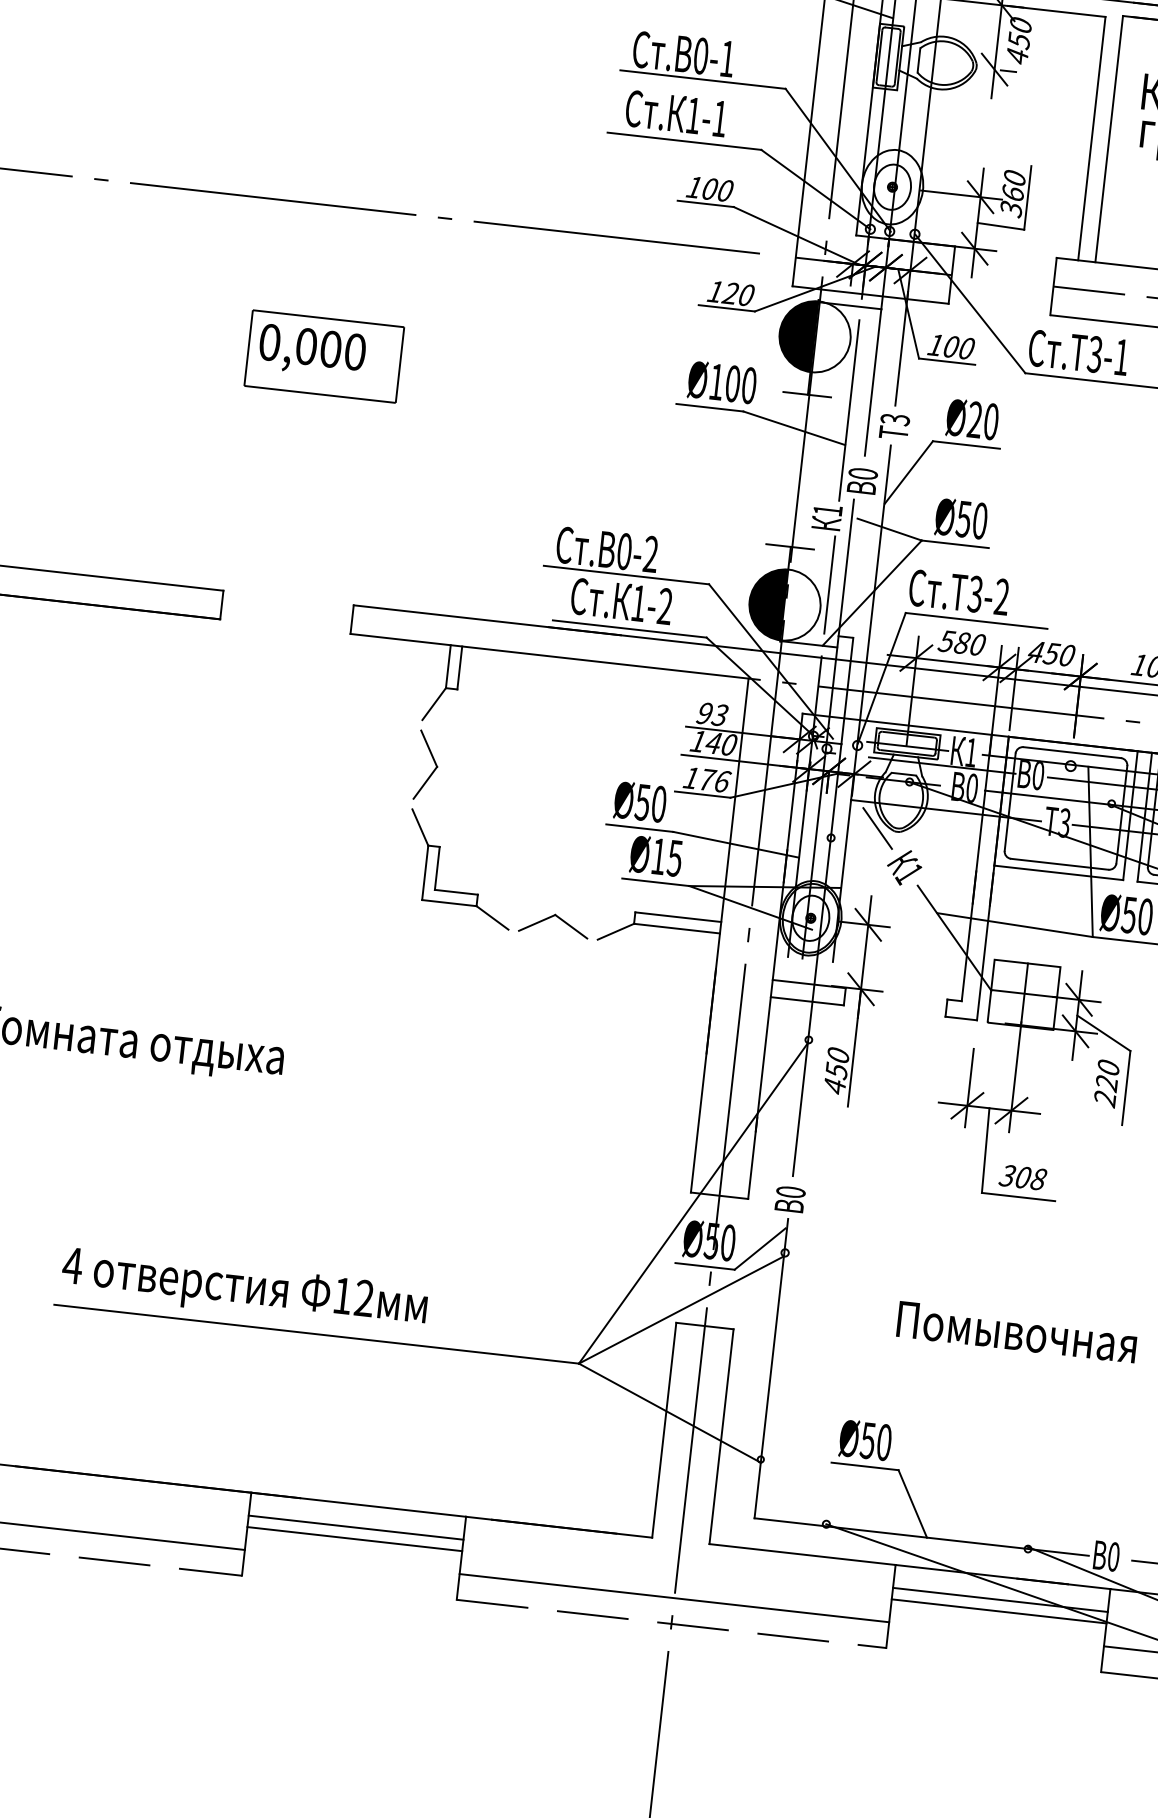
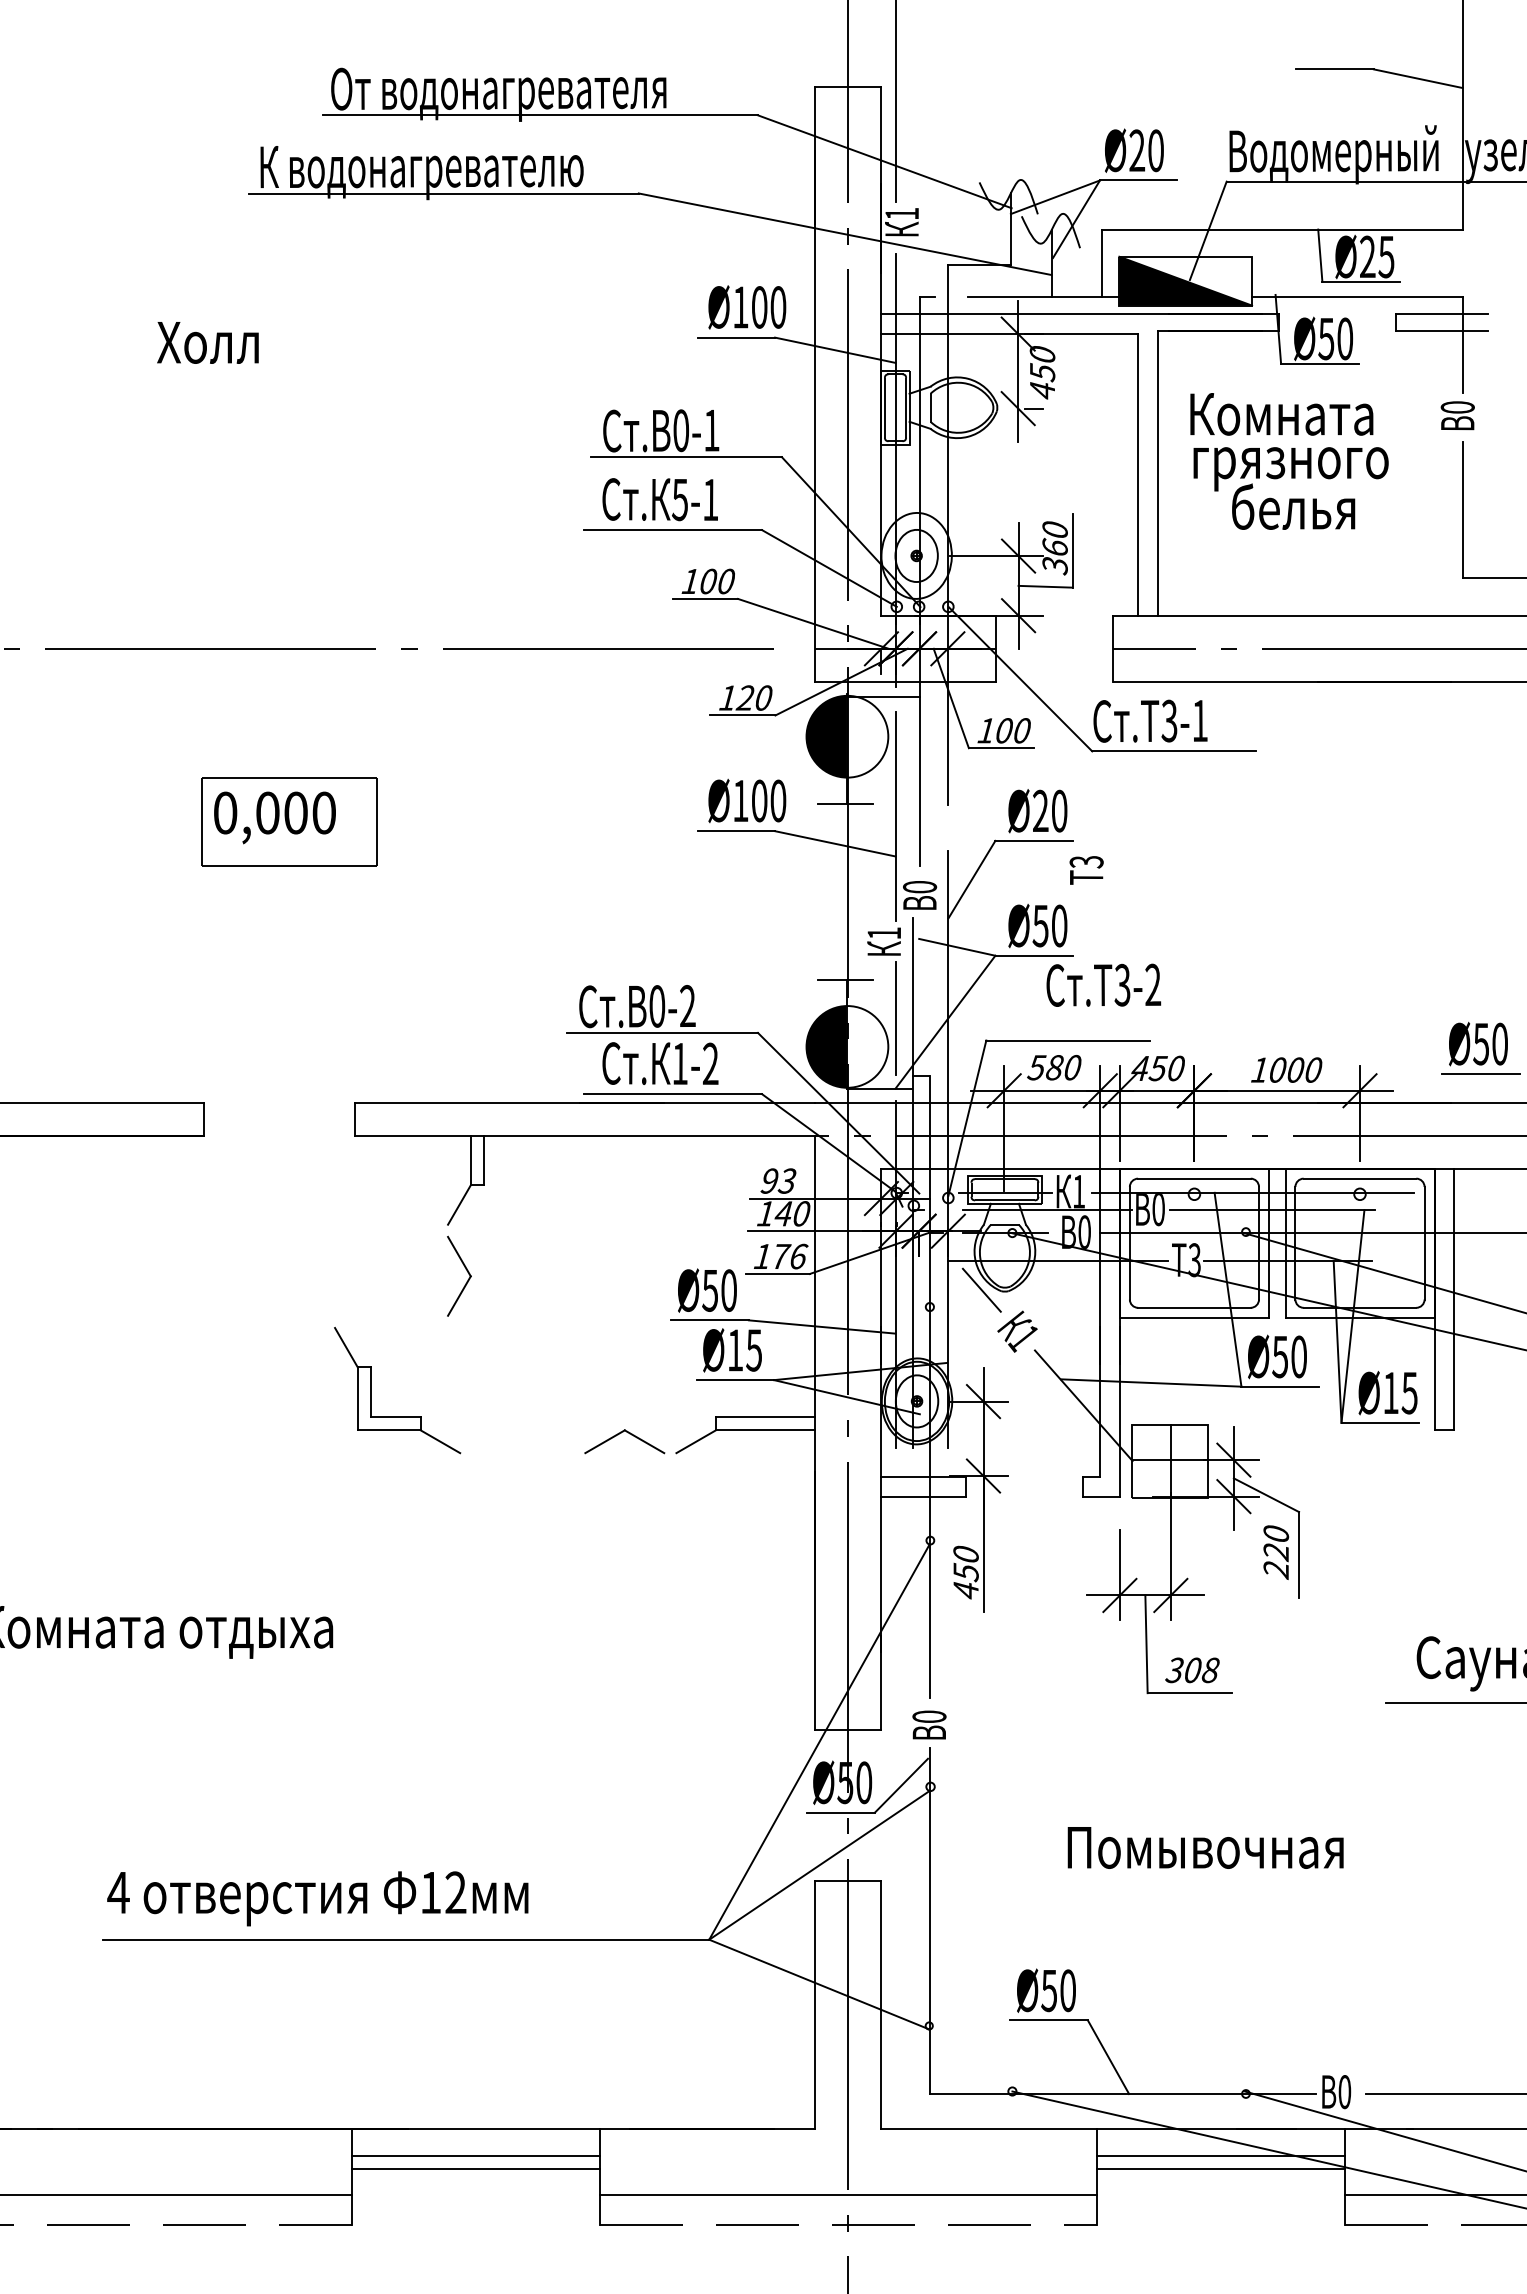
text: (692, 116) -> (679, 500), 1-1 -> 5-1
text: (894, 426) -> (1086, 870), moved
text: (959, 591) -> (1103, 984), moved
part: (437, 866) -> (371, 1390), moved

